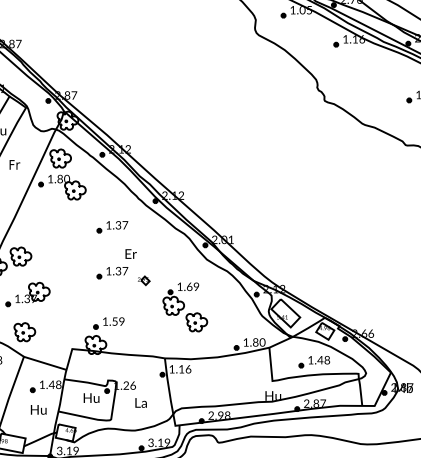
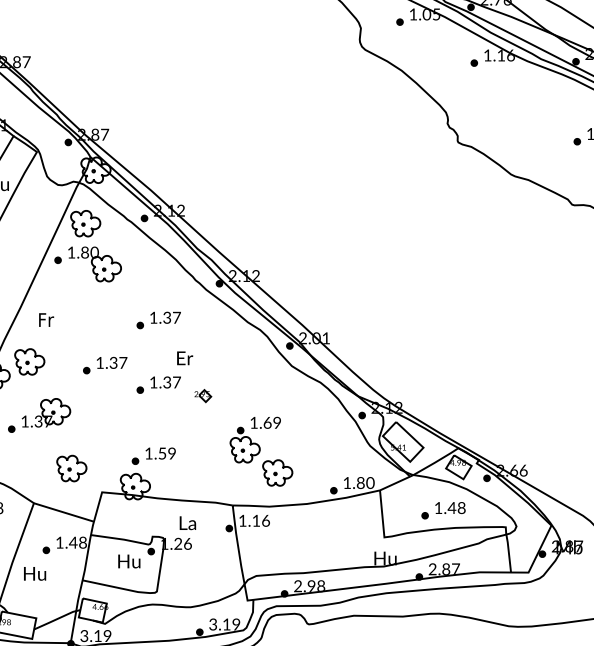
text: (14, 164) -> (45, 319), moved
part: (74, 259) -> (105, 366), added
part: (185, 307) -> (261, 452), moved
part: (24, 332) -> (71, 468), moved
text: (140, 402) -> (187, 522), moved
text: (38, 409) -> (34, 573), moved

